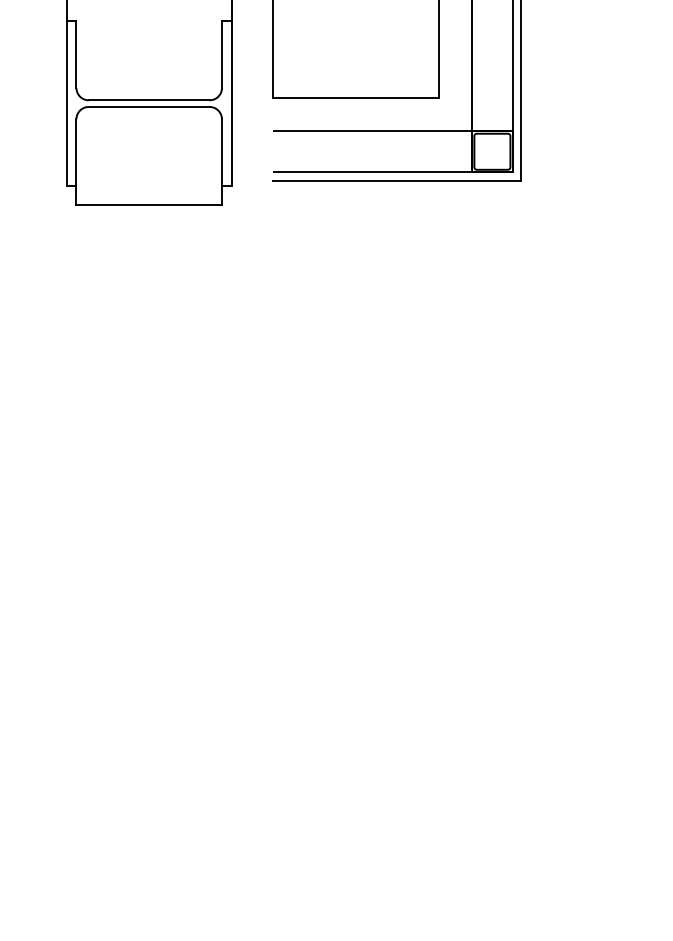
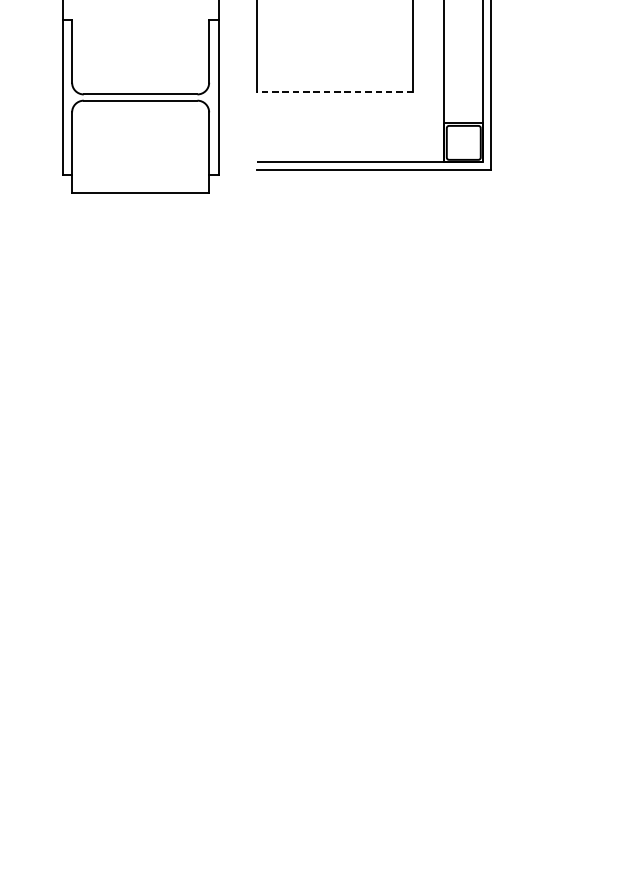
line: (355, 98) -> (334, 92), solid -> dashed
line: (393, 131) -> (370, 123), removed

